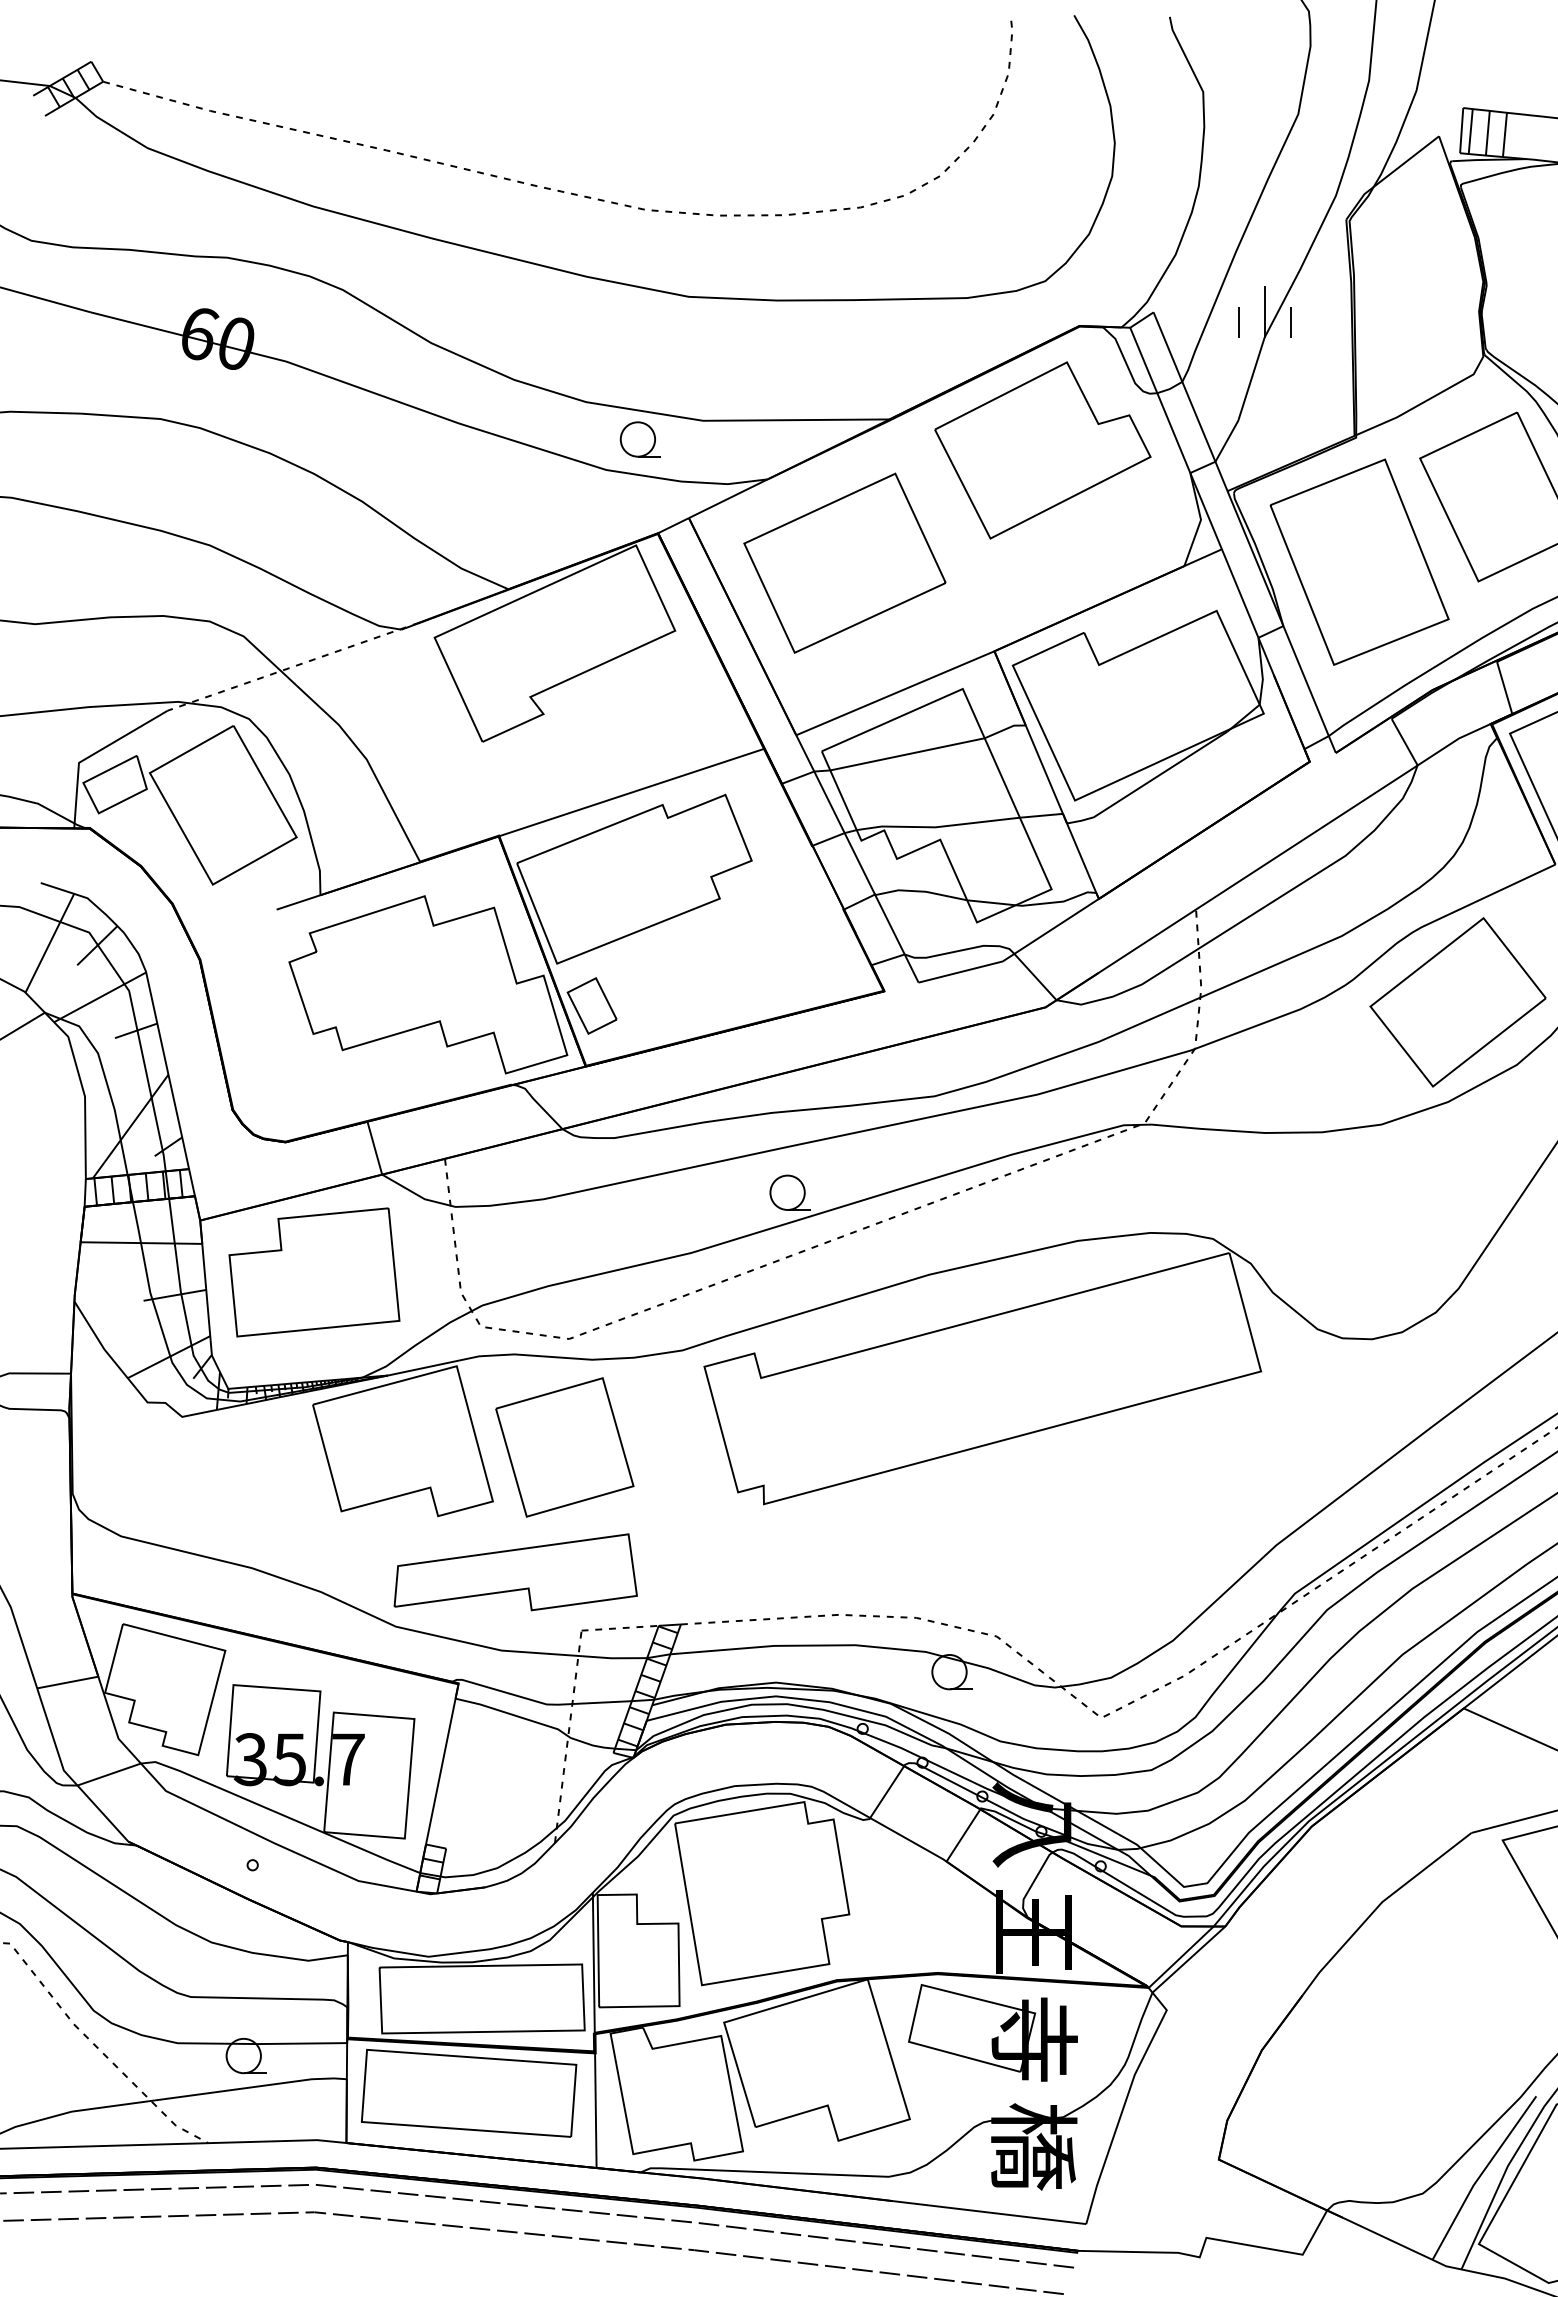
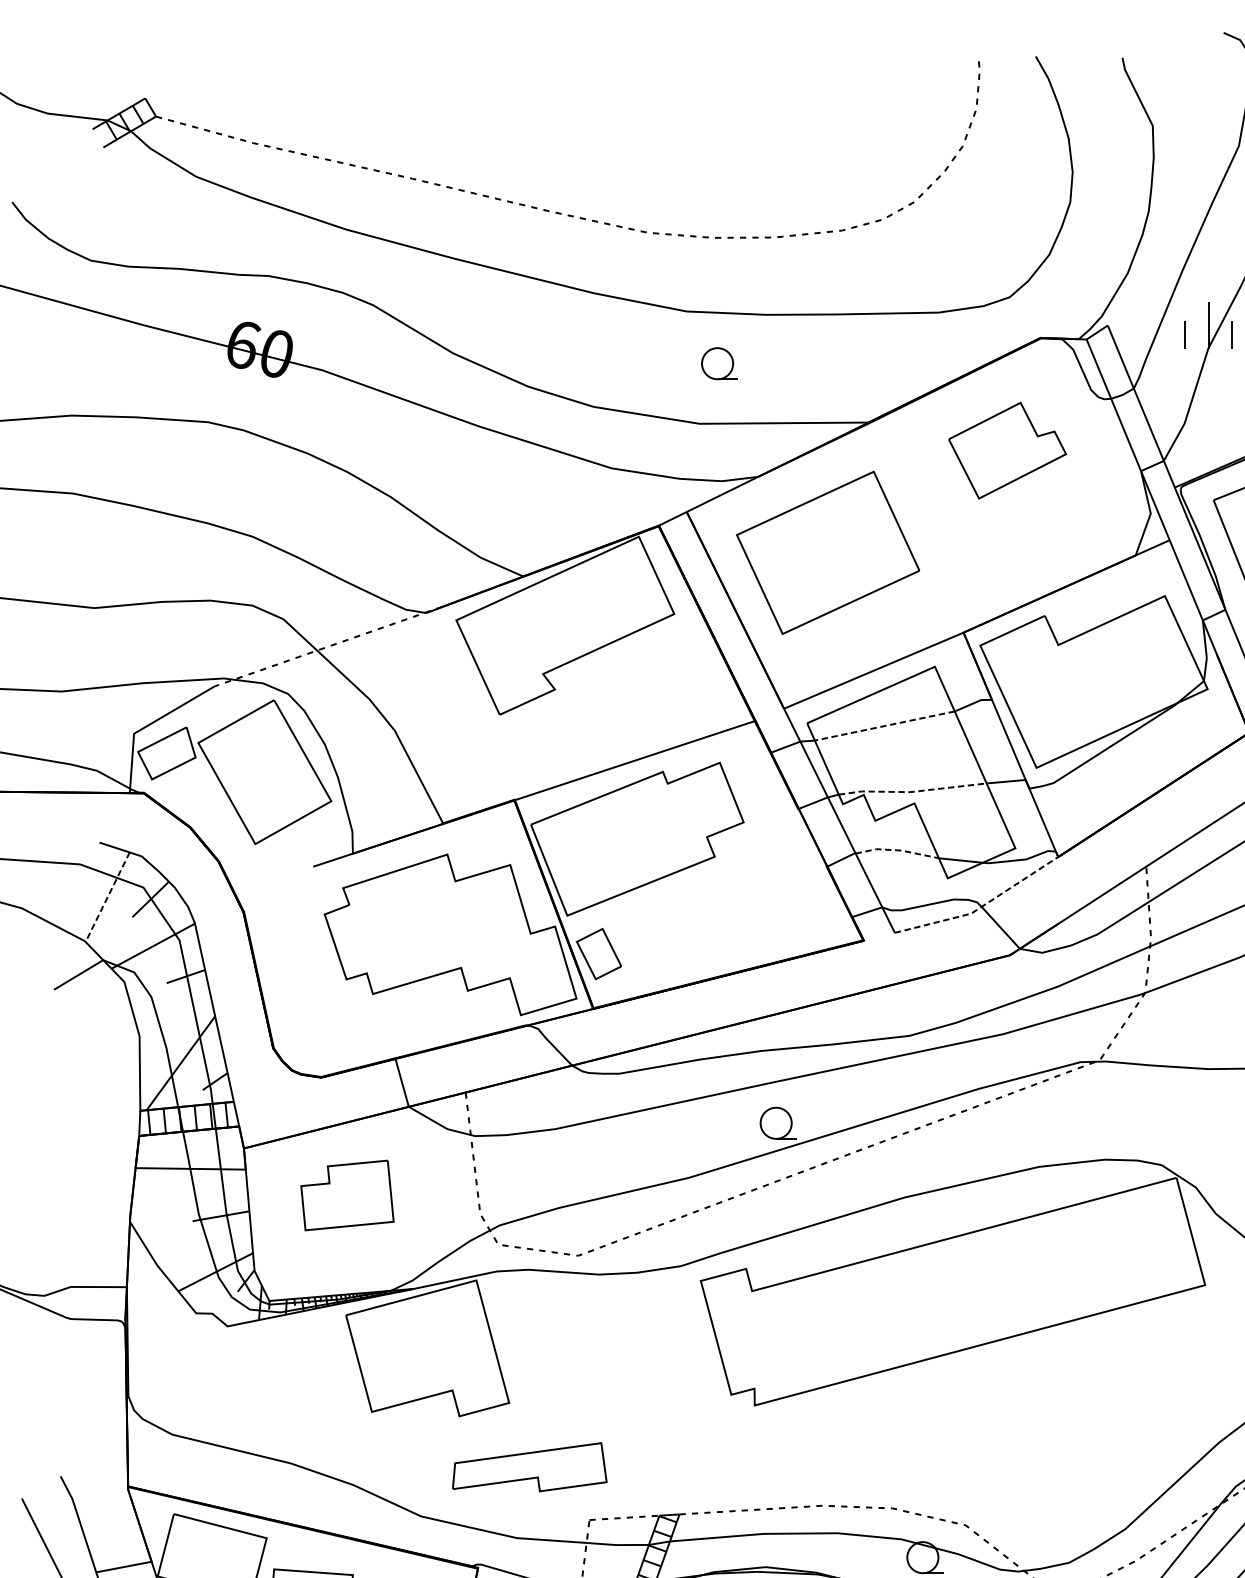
part: (639, 439) -> (718, 363), moved
part: (1042, 450) -> (1007, 450), size x0.6
line: (907, 754) -> (884, 726), solid -> dashed
line: (937, 827) -> (911, 792), solid -> dashed
line: (922, 891) -> (898, 850), solid -> dashed
line: (49, 943) -> (107, 897), solid -> dashed
line: (1014, 953) -> (981, 906), solid -> dashed
part: (314, 1272) -> (347, 1195), size x0.6
part: (564, 1447) -> (574, 1354), removed
part: (515, 1572) -> (529, 1467), size x0.7

